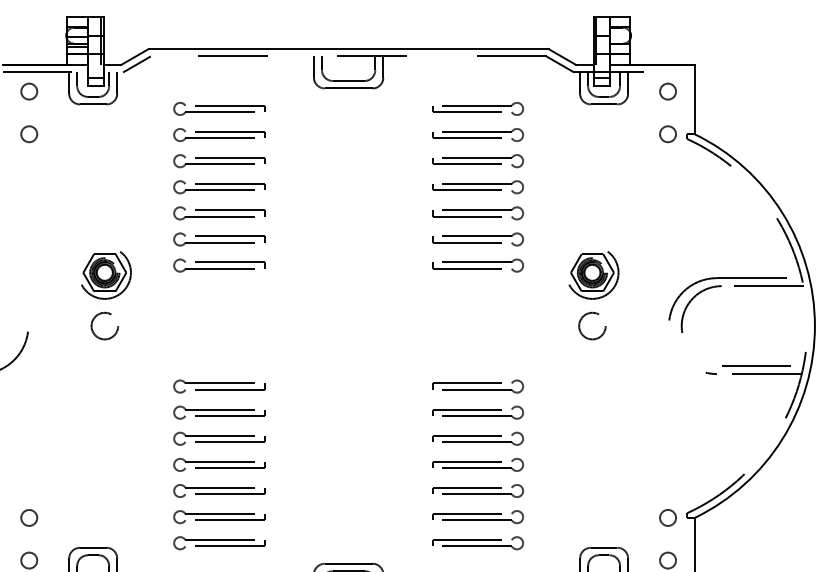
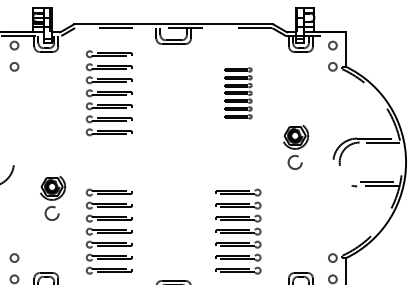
part: (478, 187) -> (238, 93), size x0.6
part: (107, 294) -> (53, 197), moved

